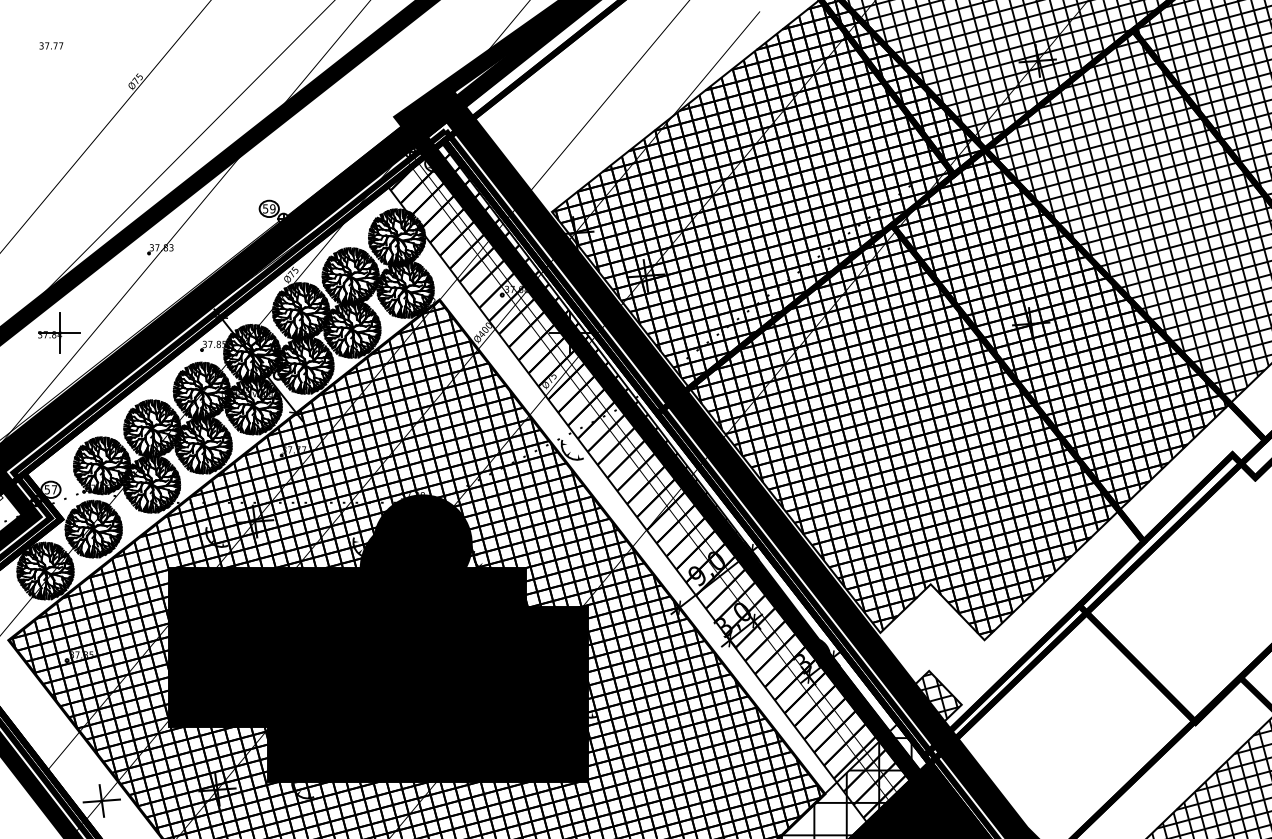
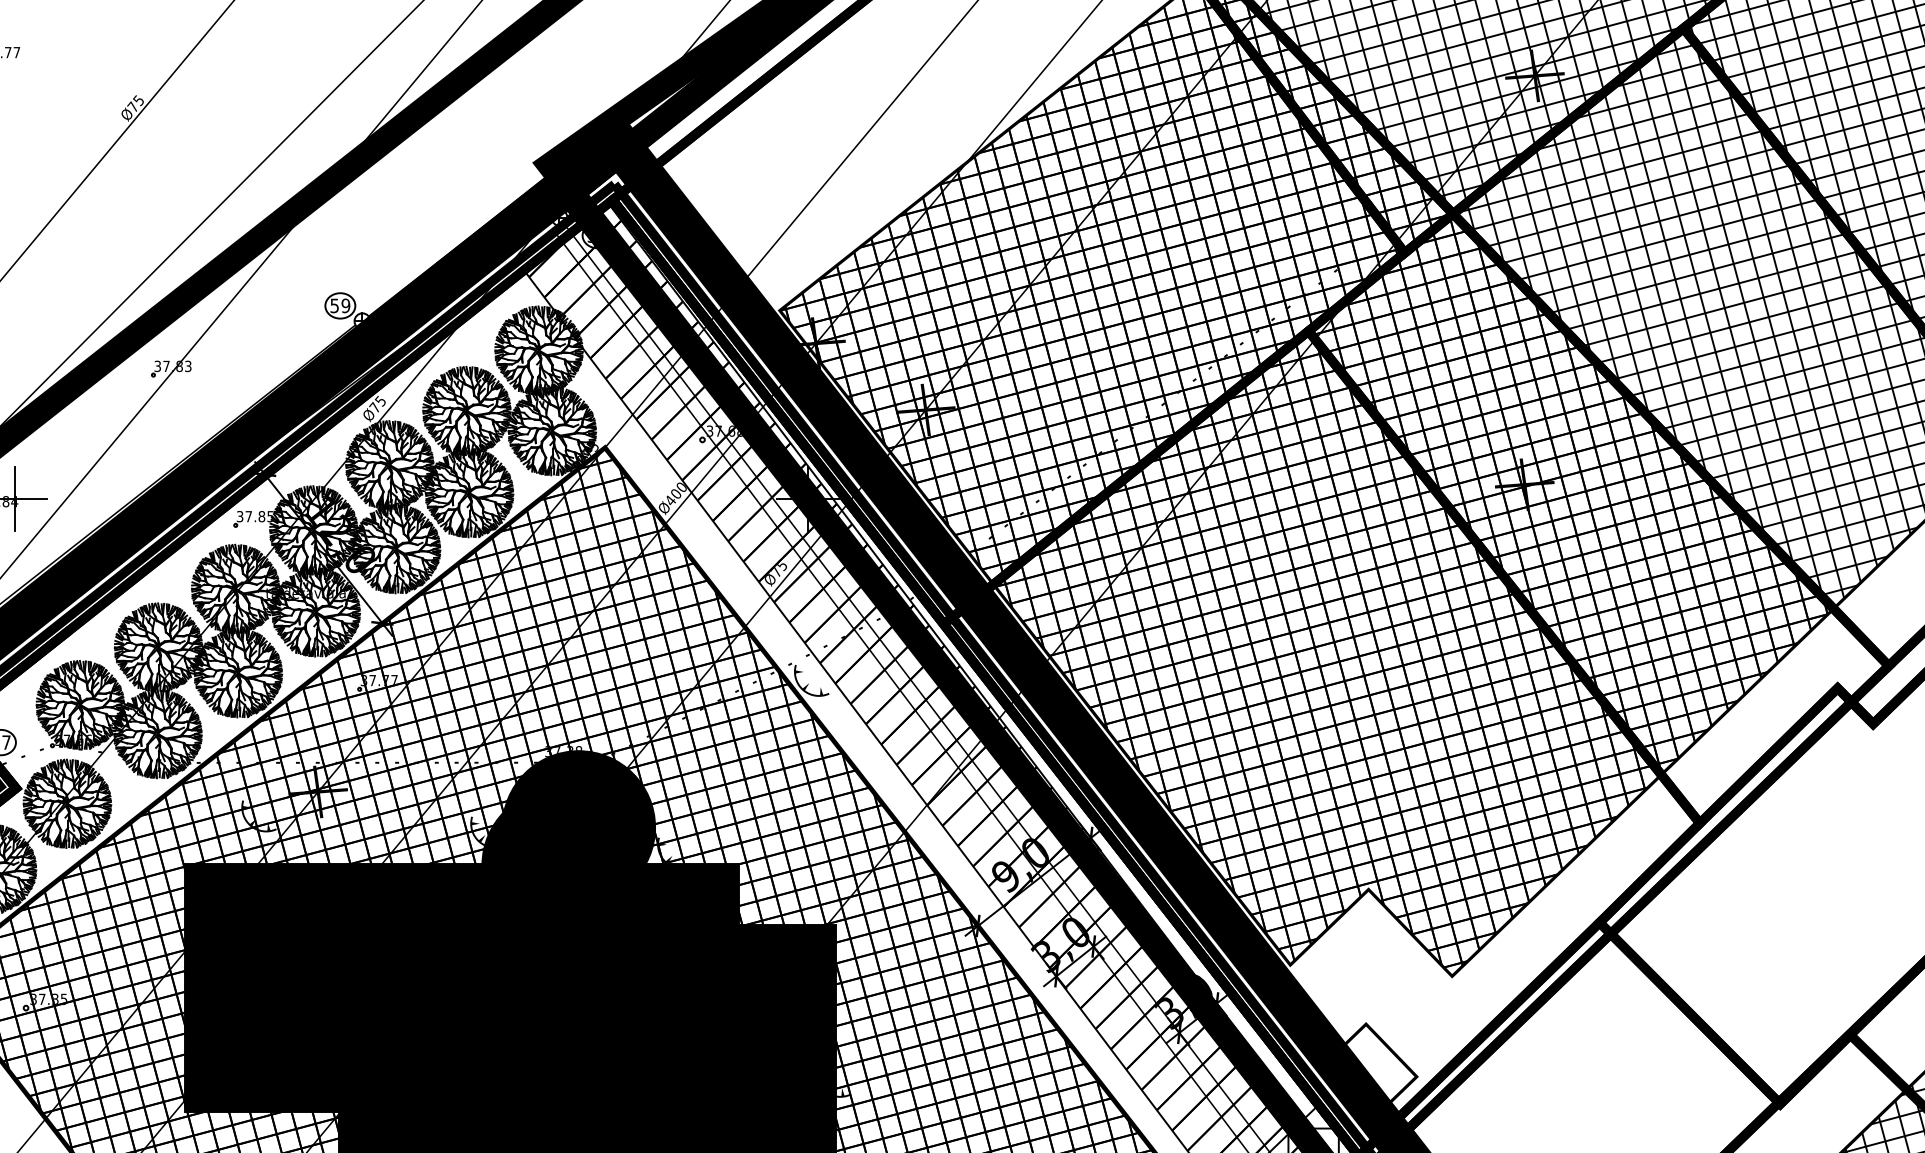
hatch: (932, 700) -> (1371, 1070), removed

